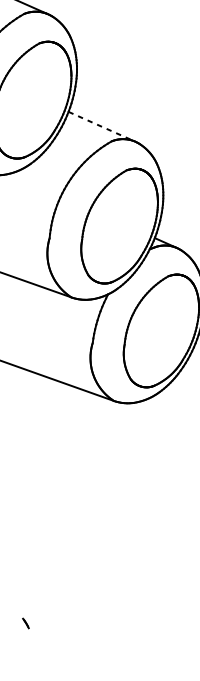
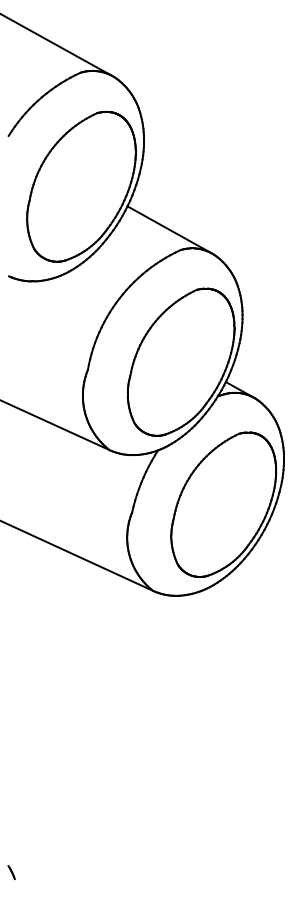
line: (101, 126) -> (168, 229), dashed -> solid

